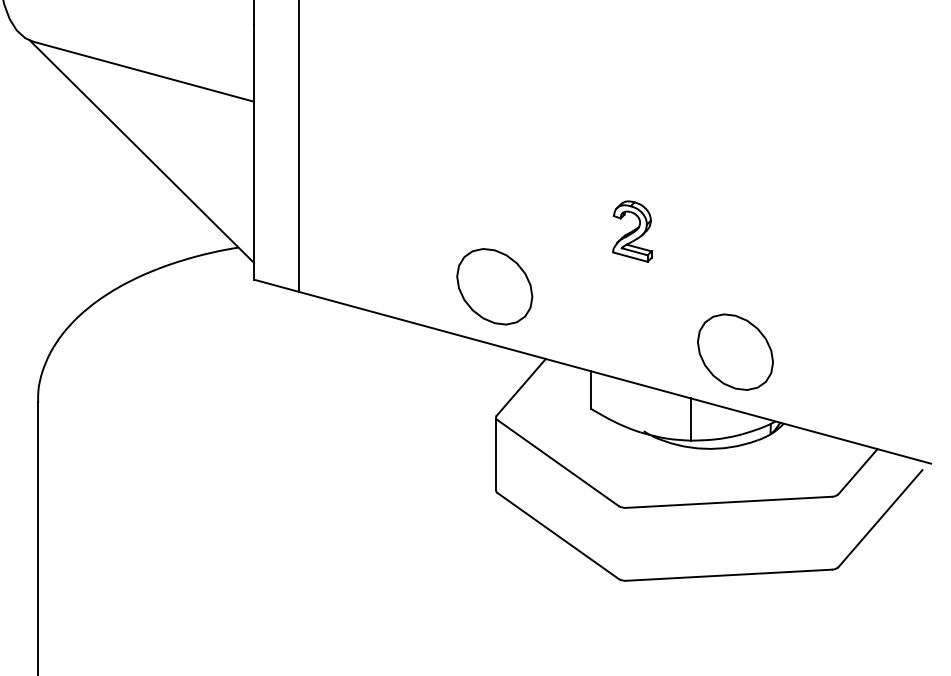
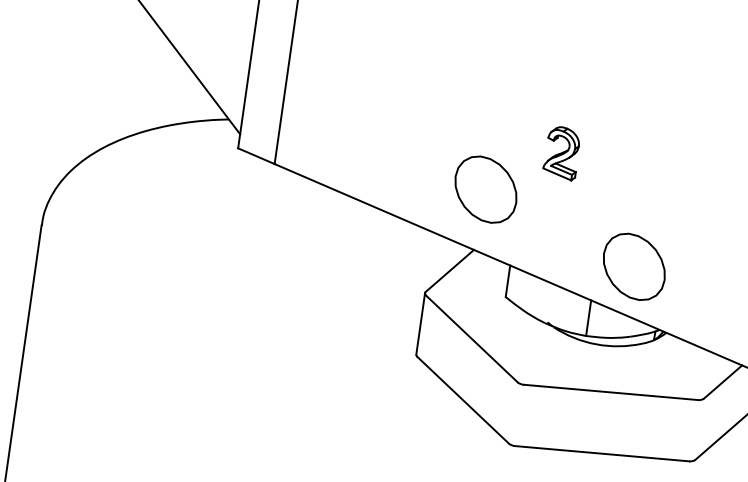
part: (494, 286) -> (485, 189), moved

